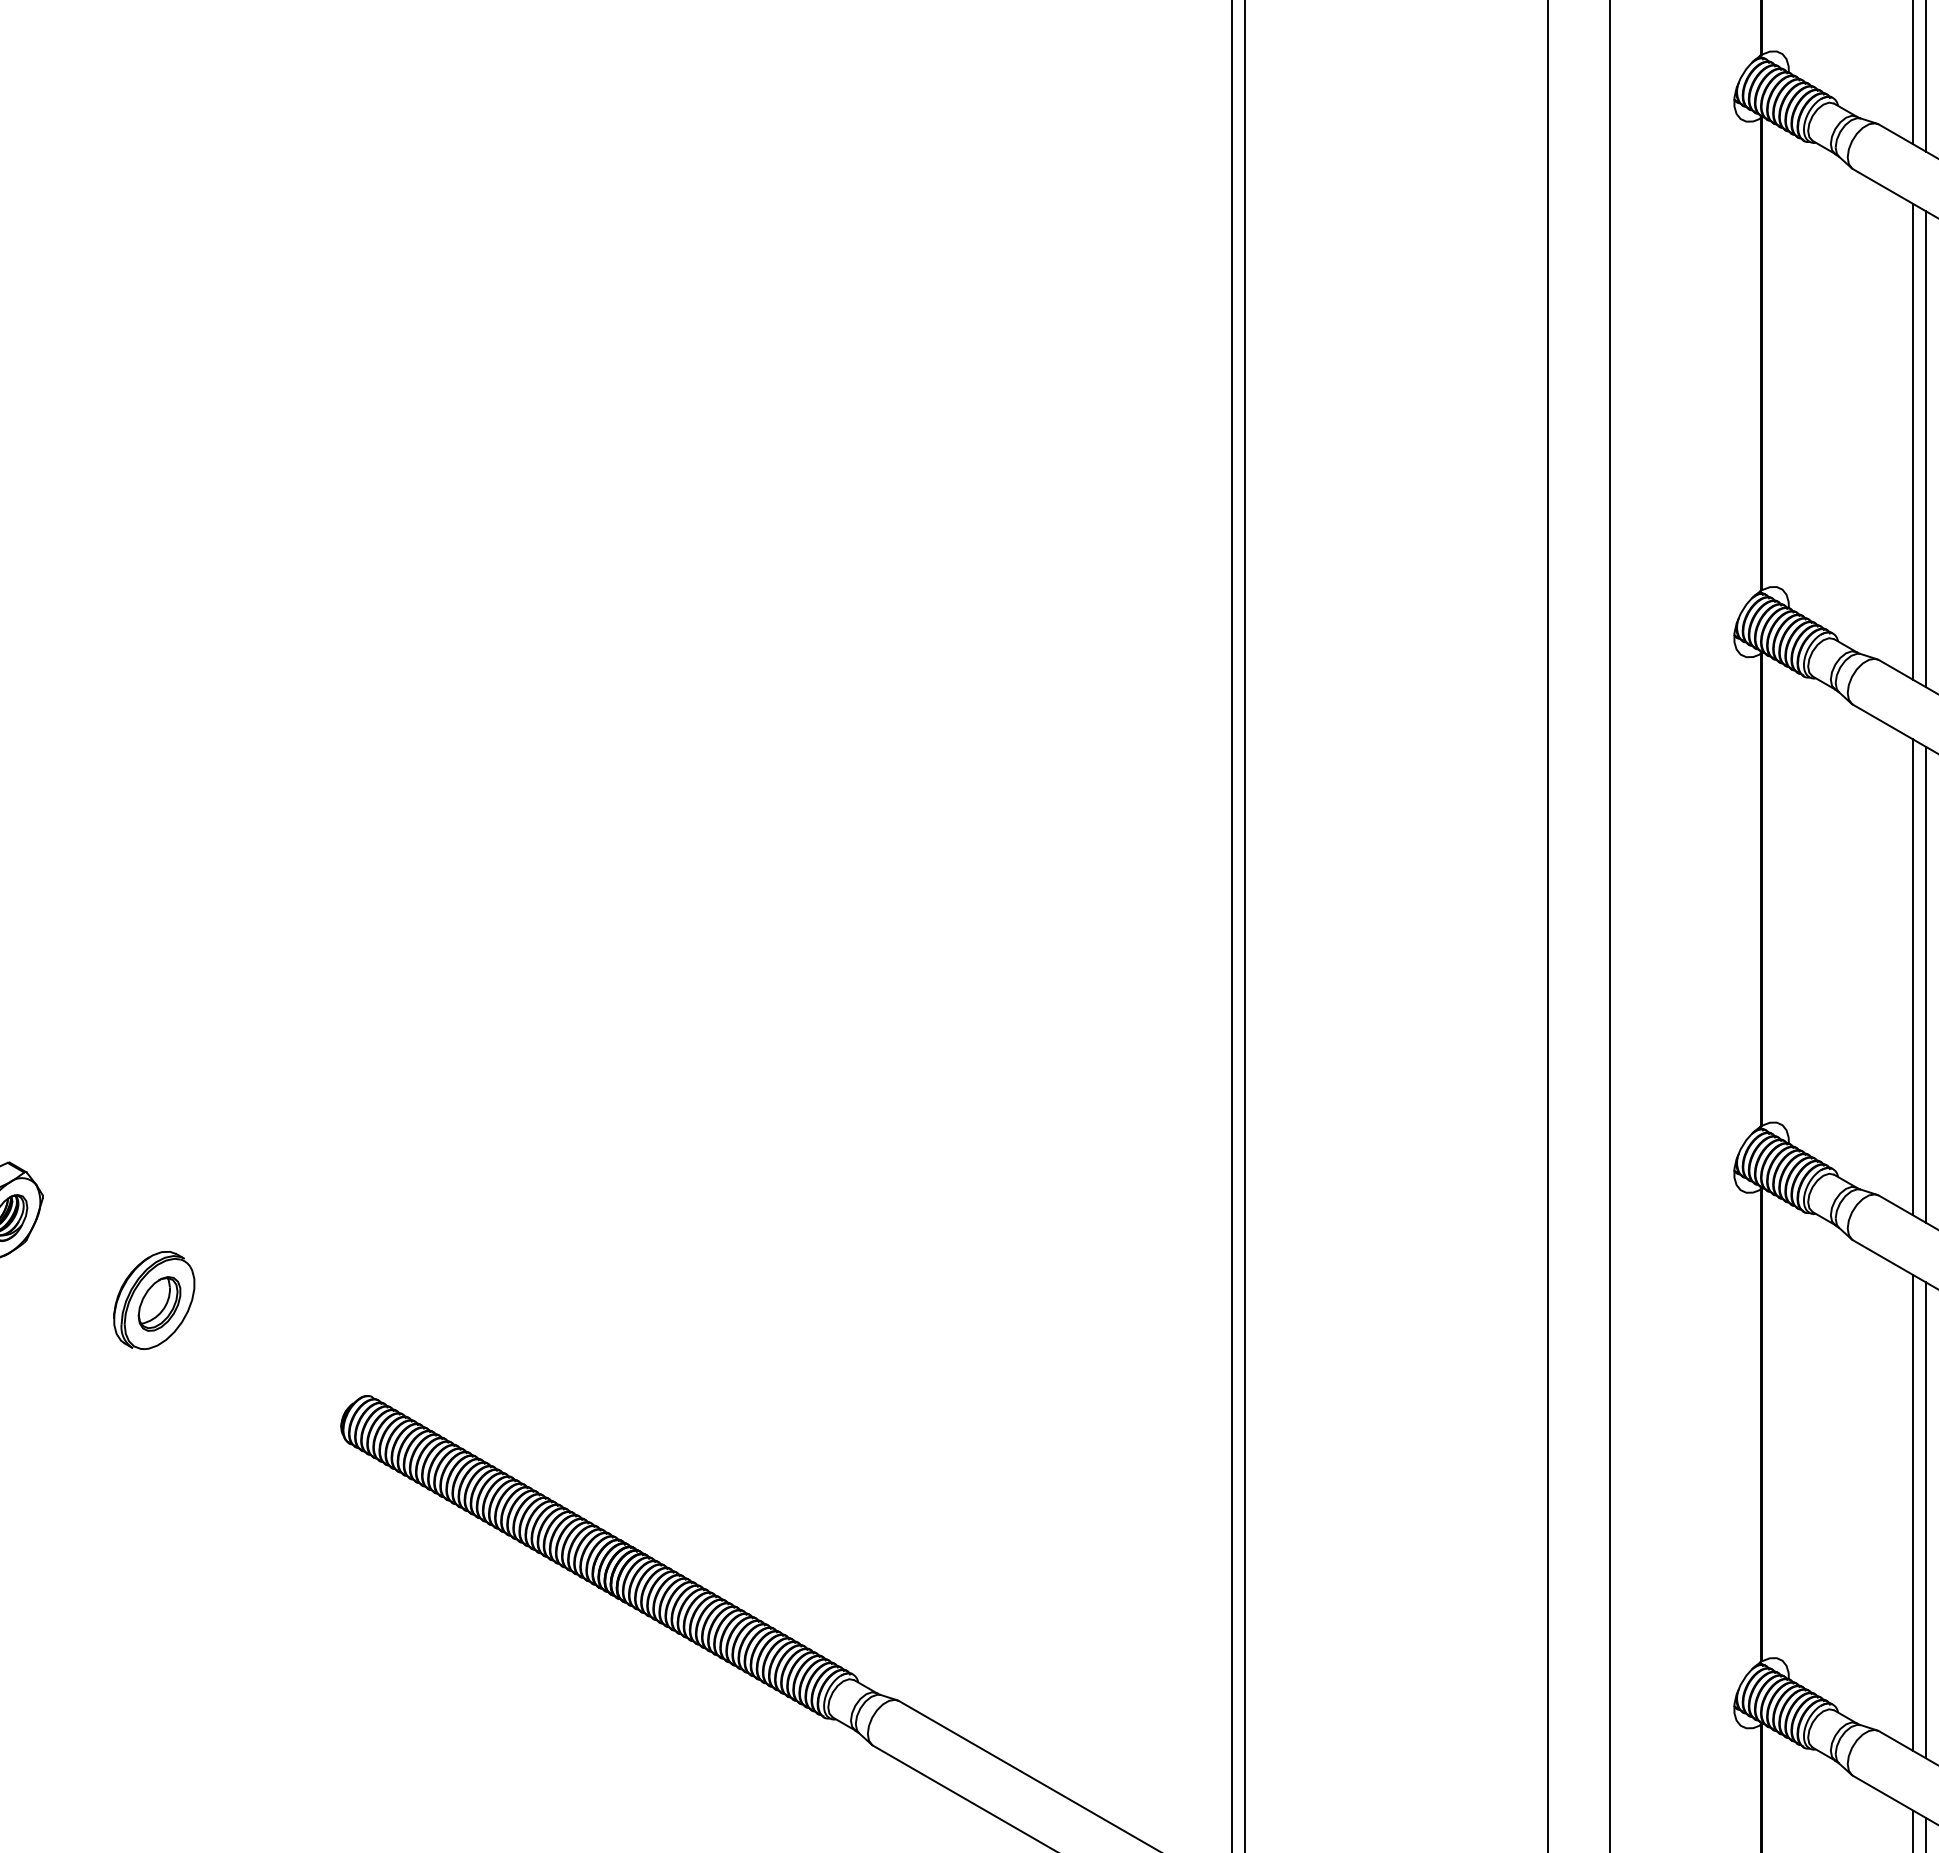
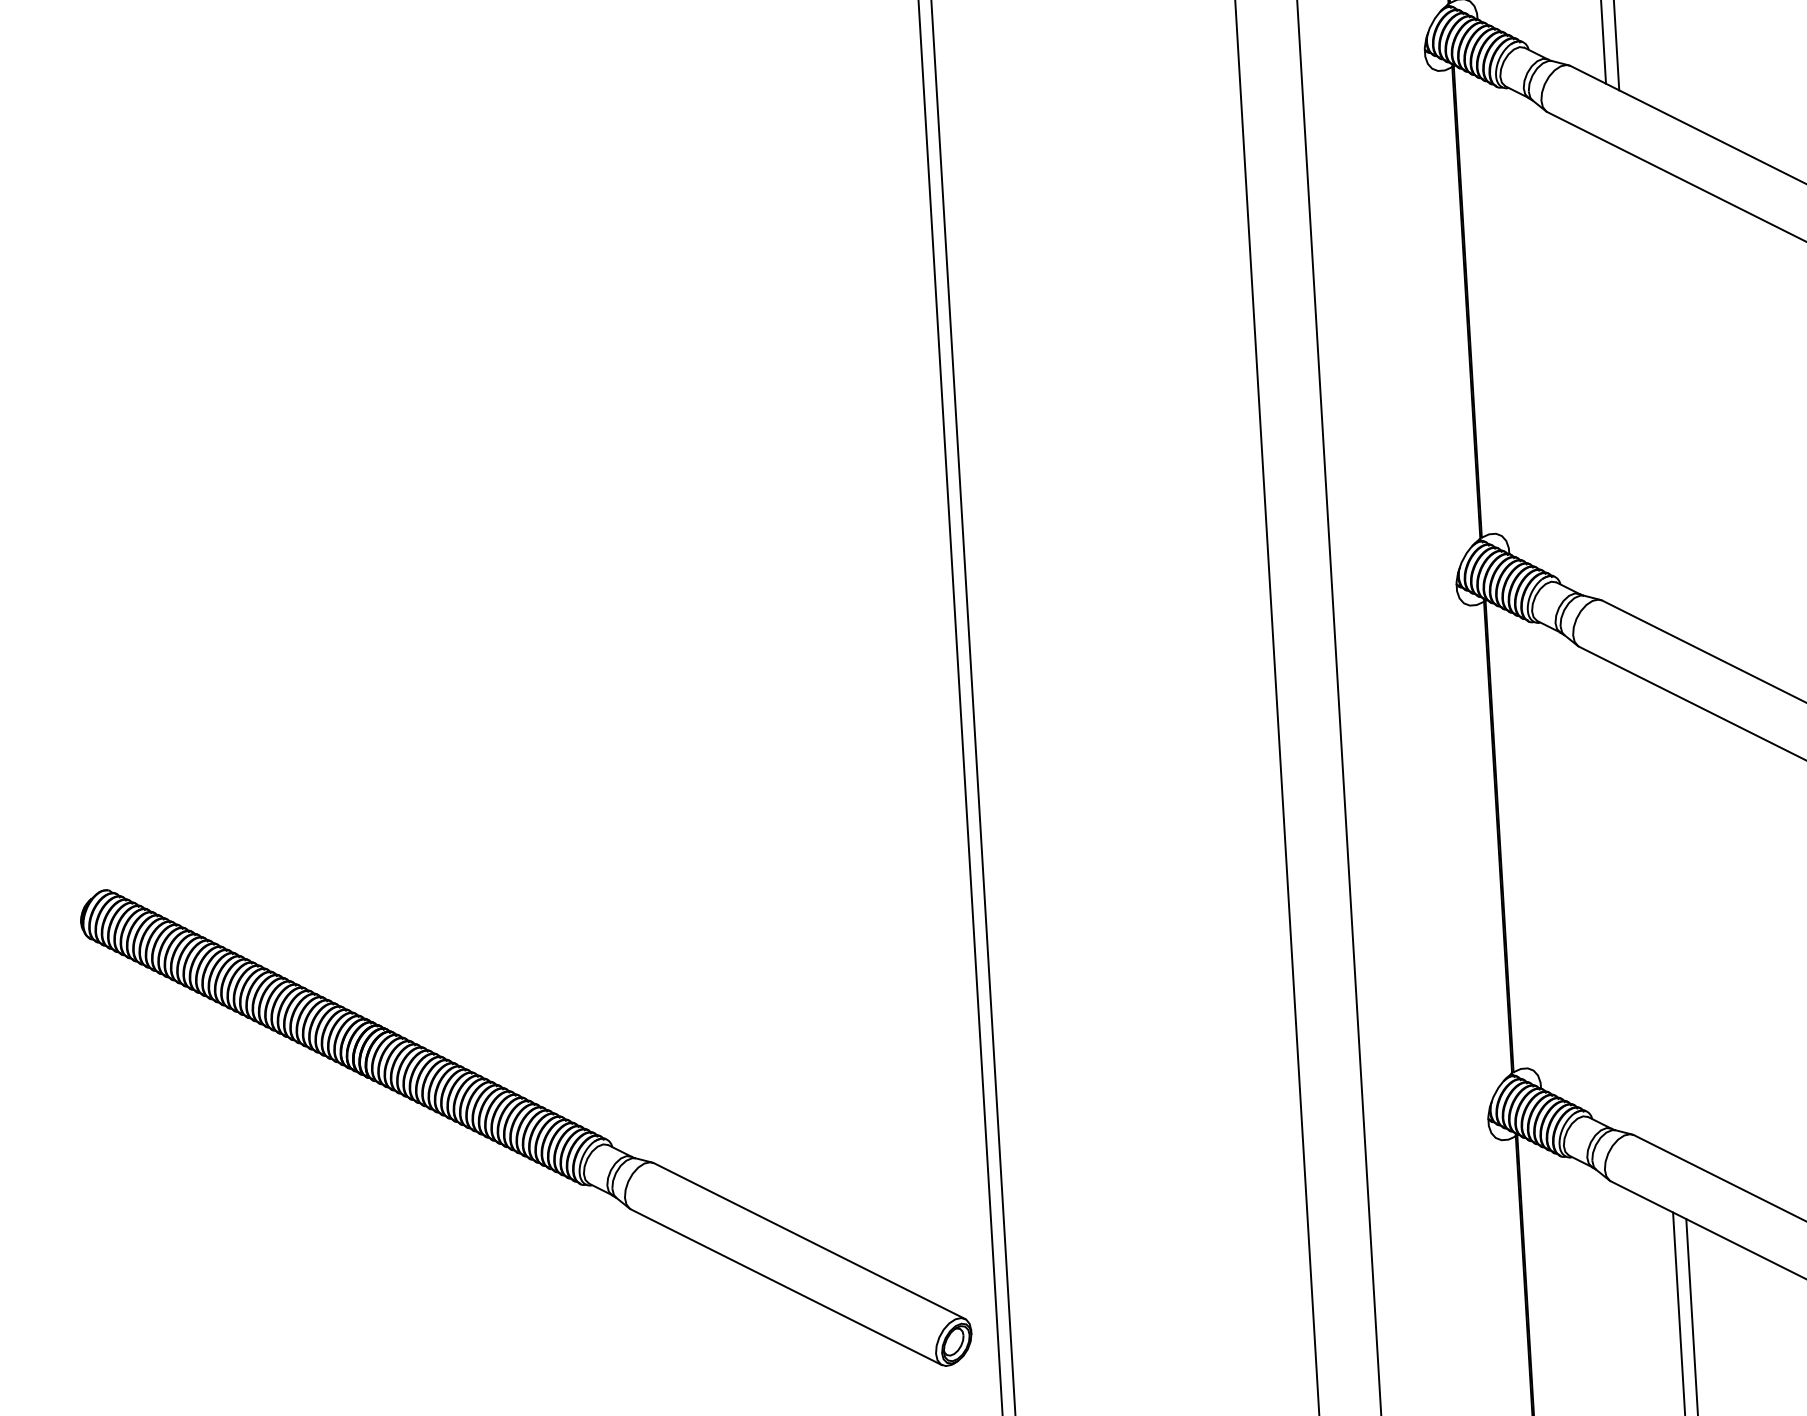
line: (1913, 977) -> (1623, 380), removed
line: (1926, 984) -> (1637, 387), removed
line: (1913, 1512) -> (1655, 914), removed
line: (1926, 1520) -> (1669, 922), removed

